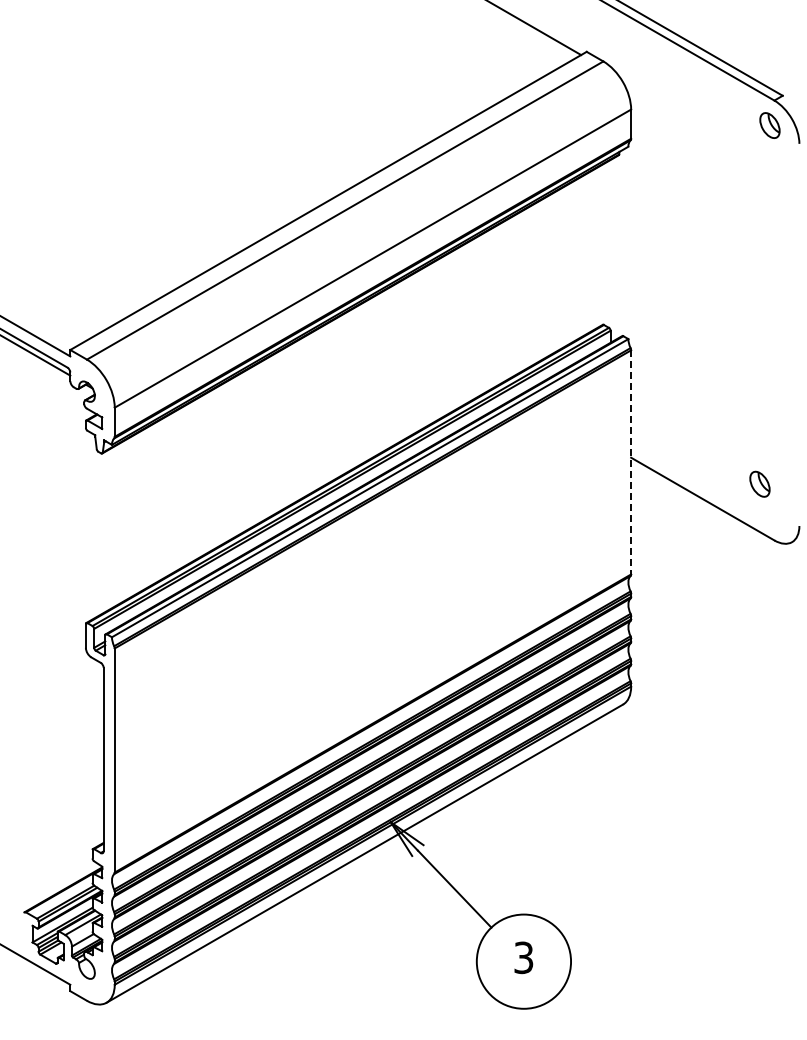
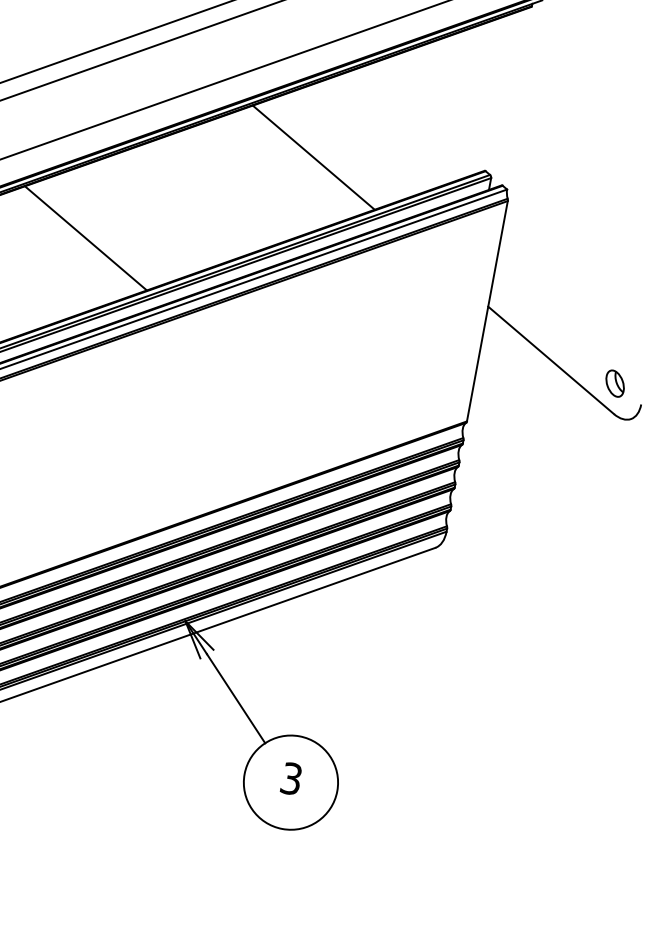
line: (432, 342) -> (313, 157), added
line: (631, 462) -> (487, 311), dashed -> solid
line: (222, 463) -> (85, 237), added
part: (759, 483) -> (614, 382), moved

